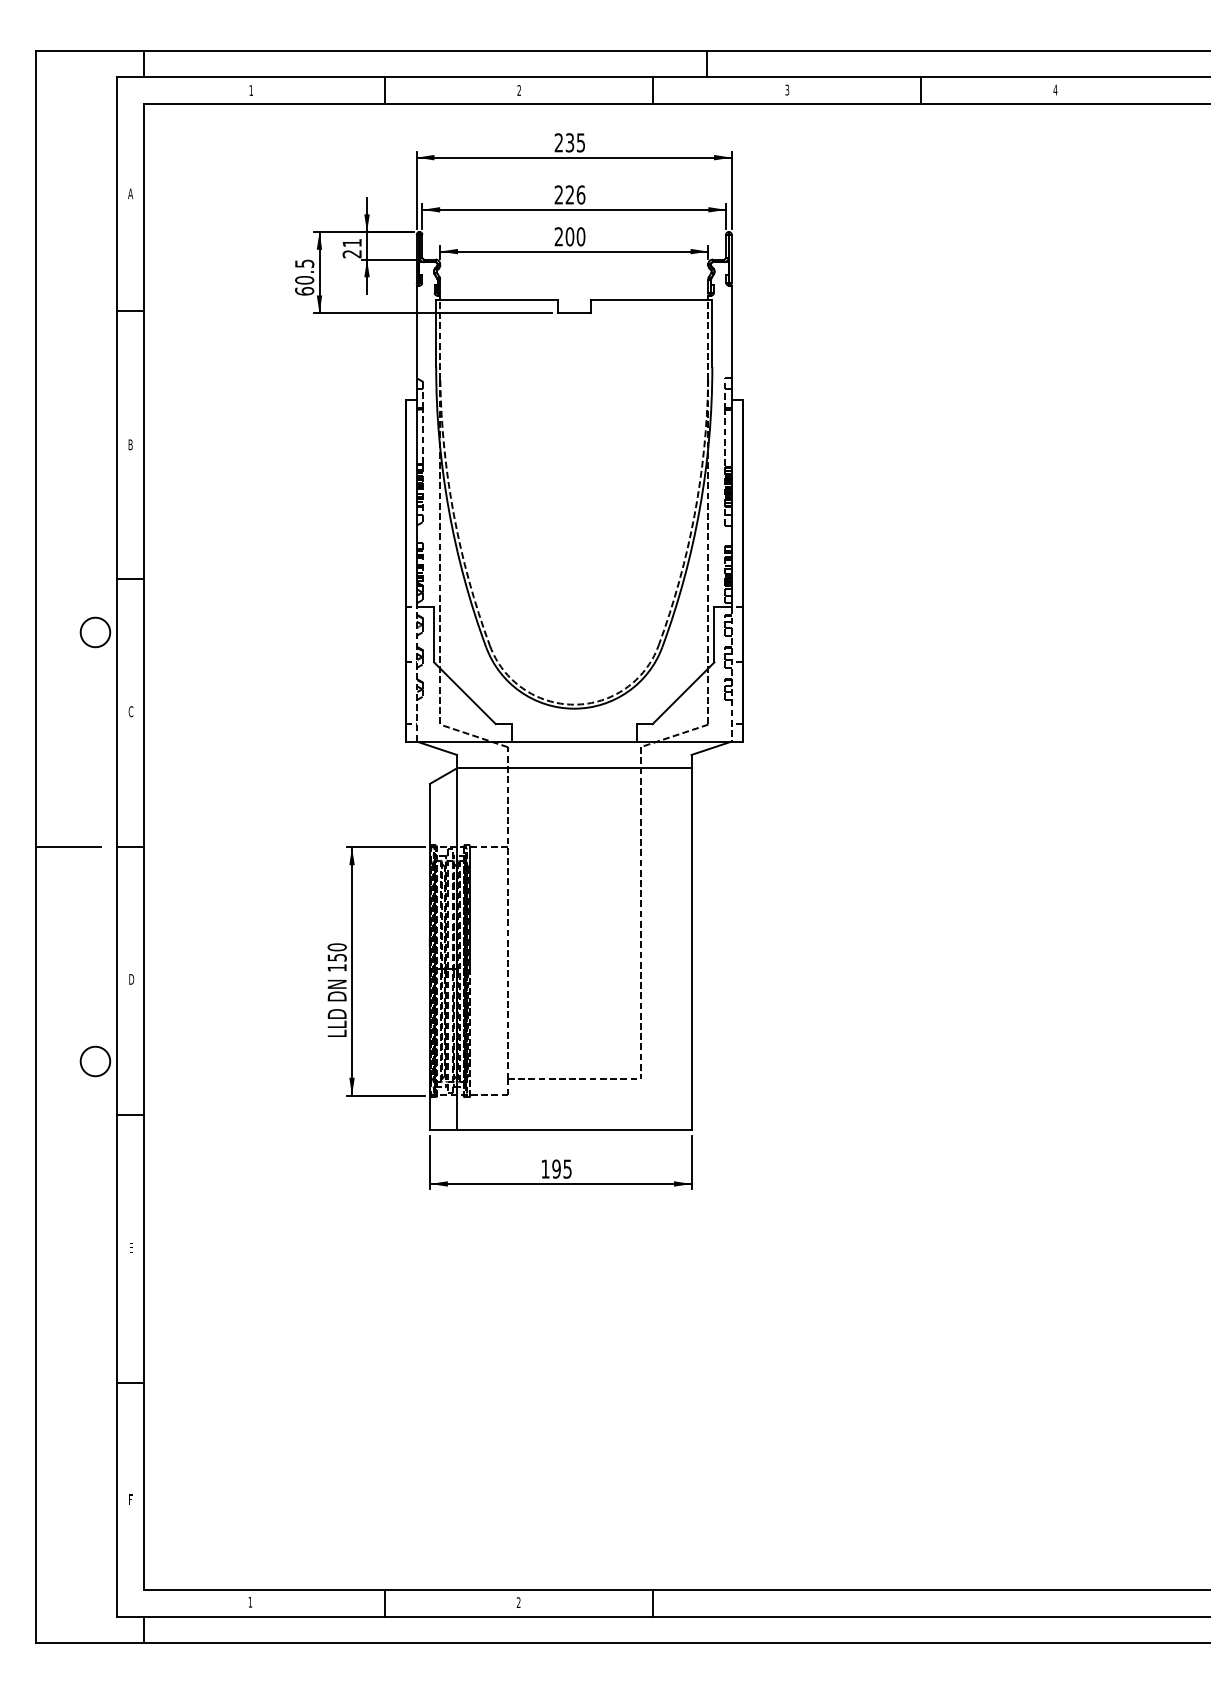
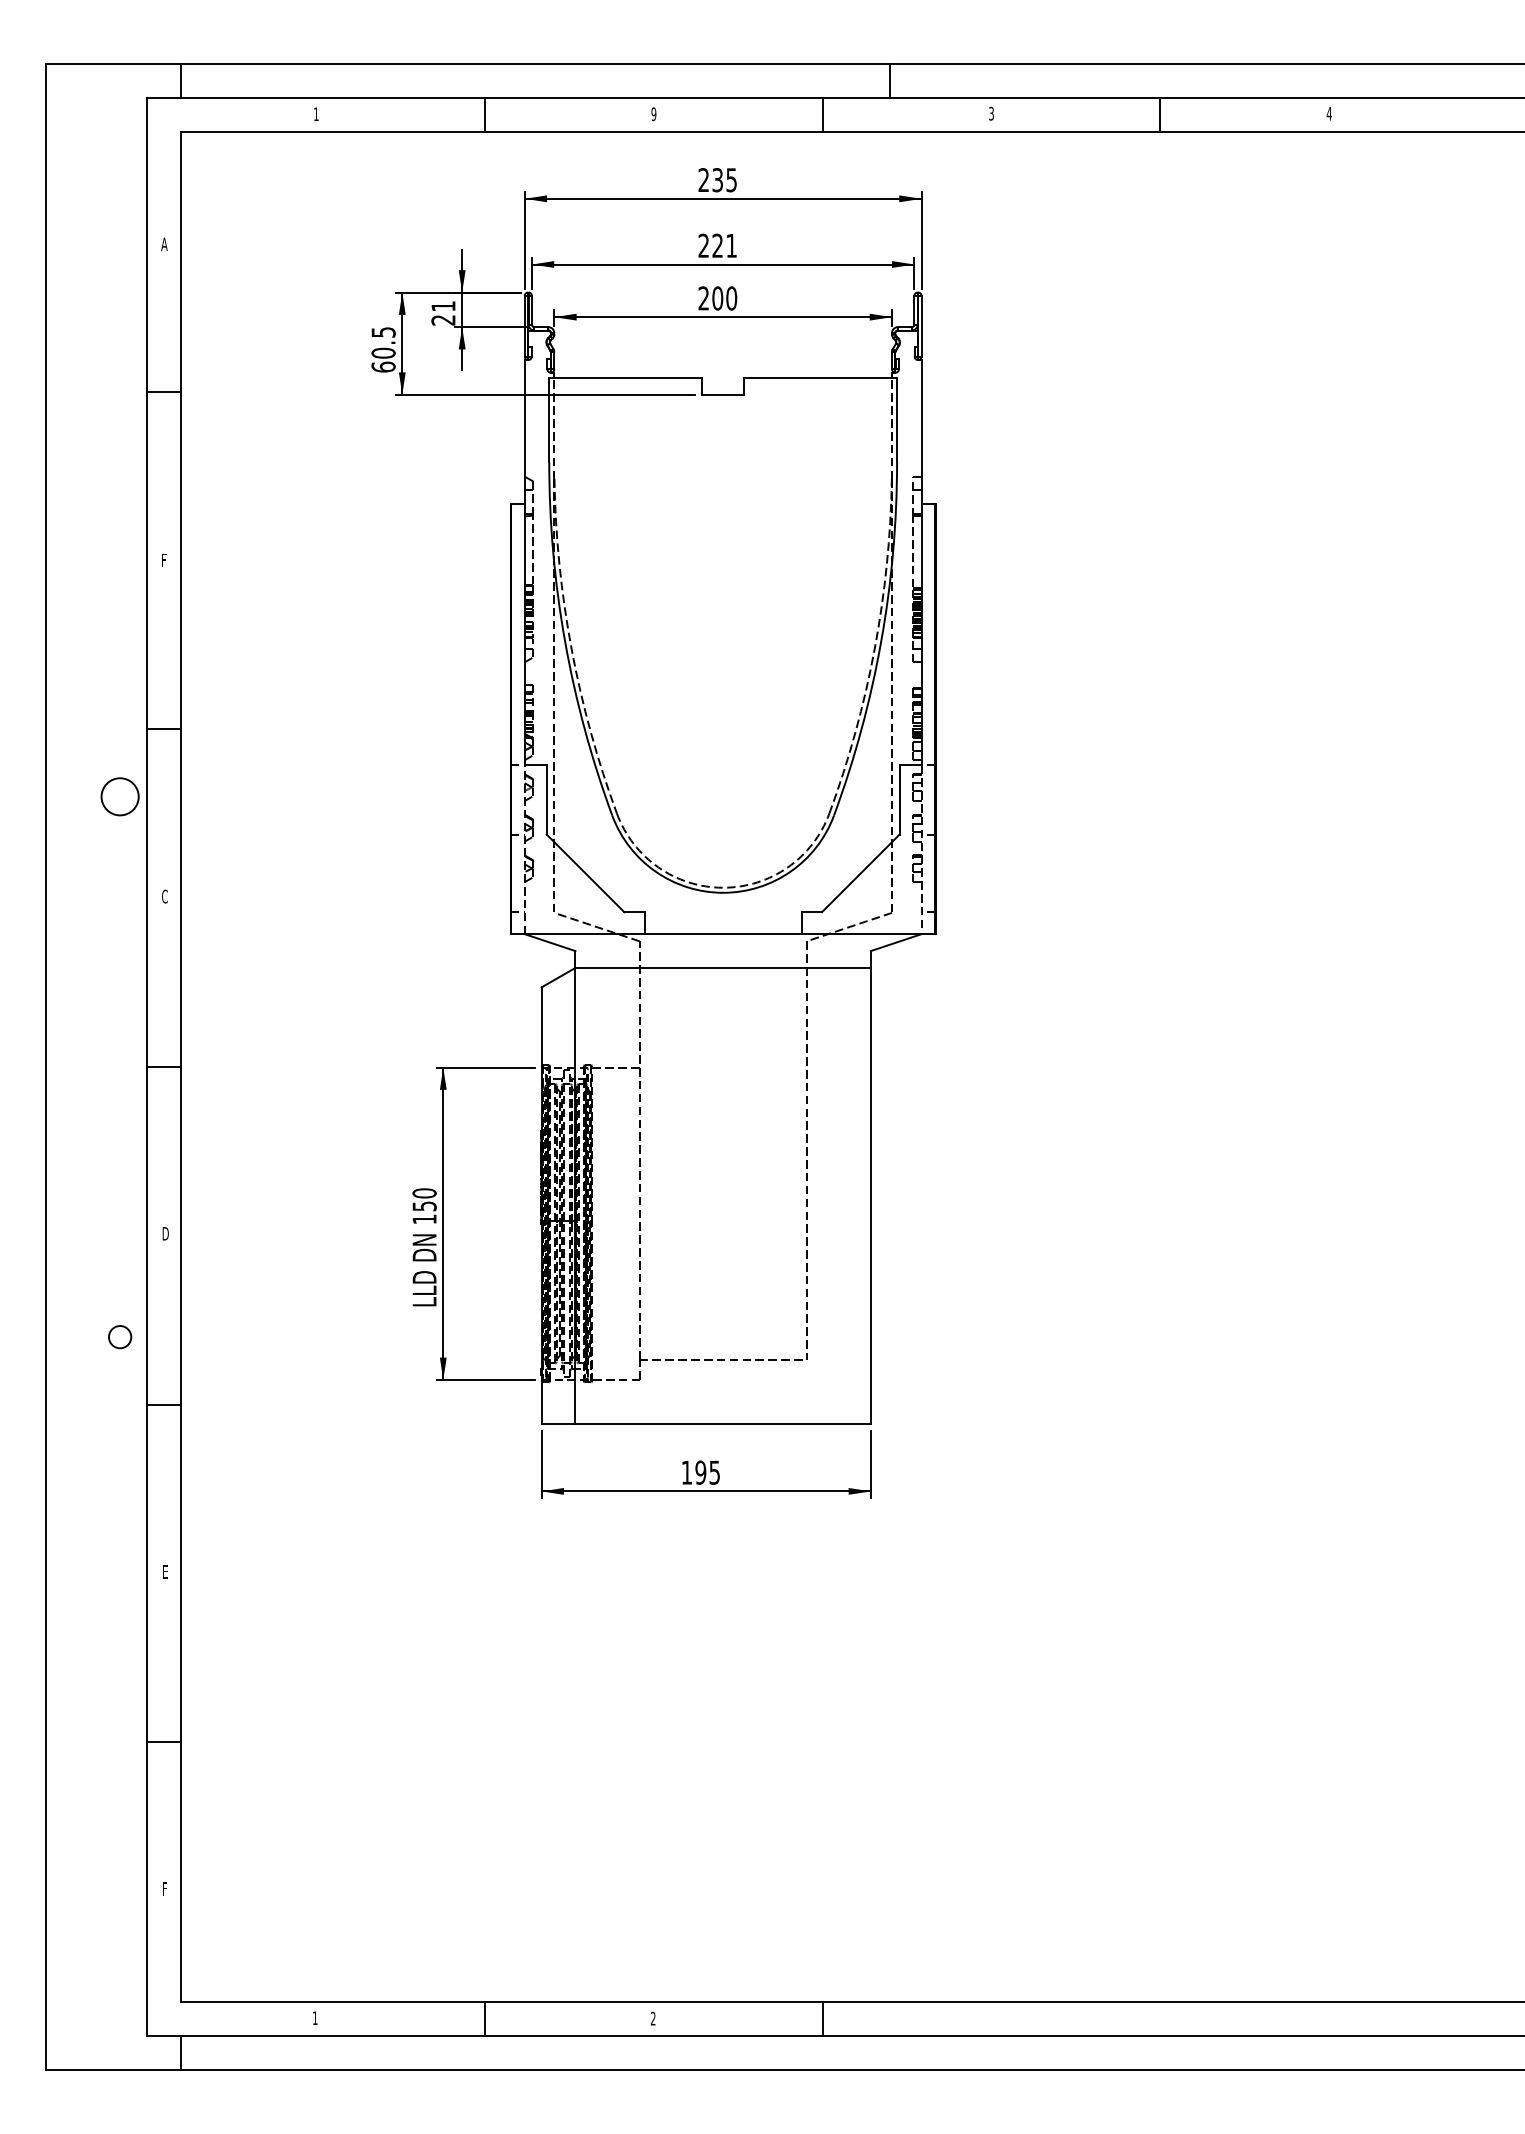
text: (518, 90) -> (653, 114), 2 -> 9
text: (580, 194) -> (731, 245), 226 -> 221
text: (130, 444) -> (164, 560), B -> F
line: (67, 847) -> (85, 1067), removed
circle: (94, 1060) -> (119, 1336), size x0.6

